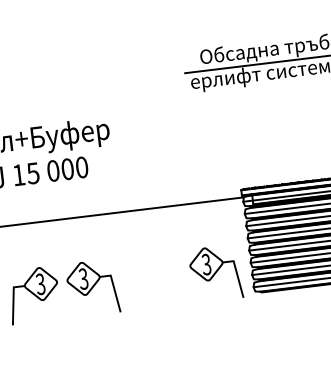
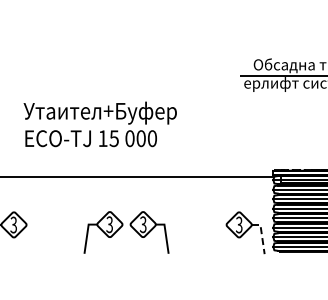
line: (236, 273) -> (261, 234), solid -> dashed

